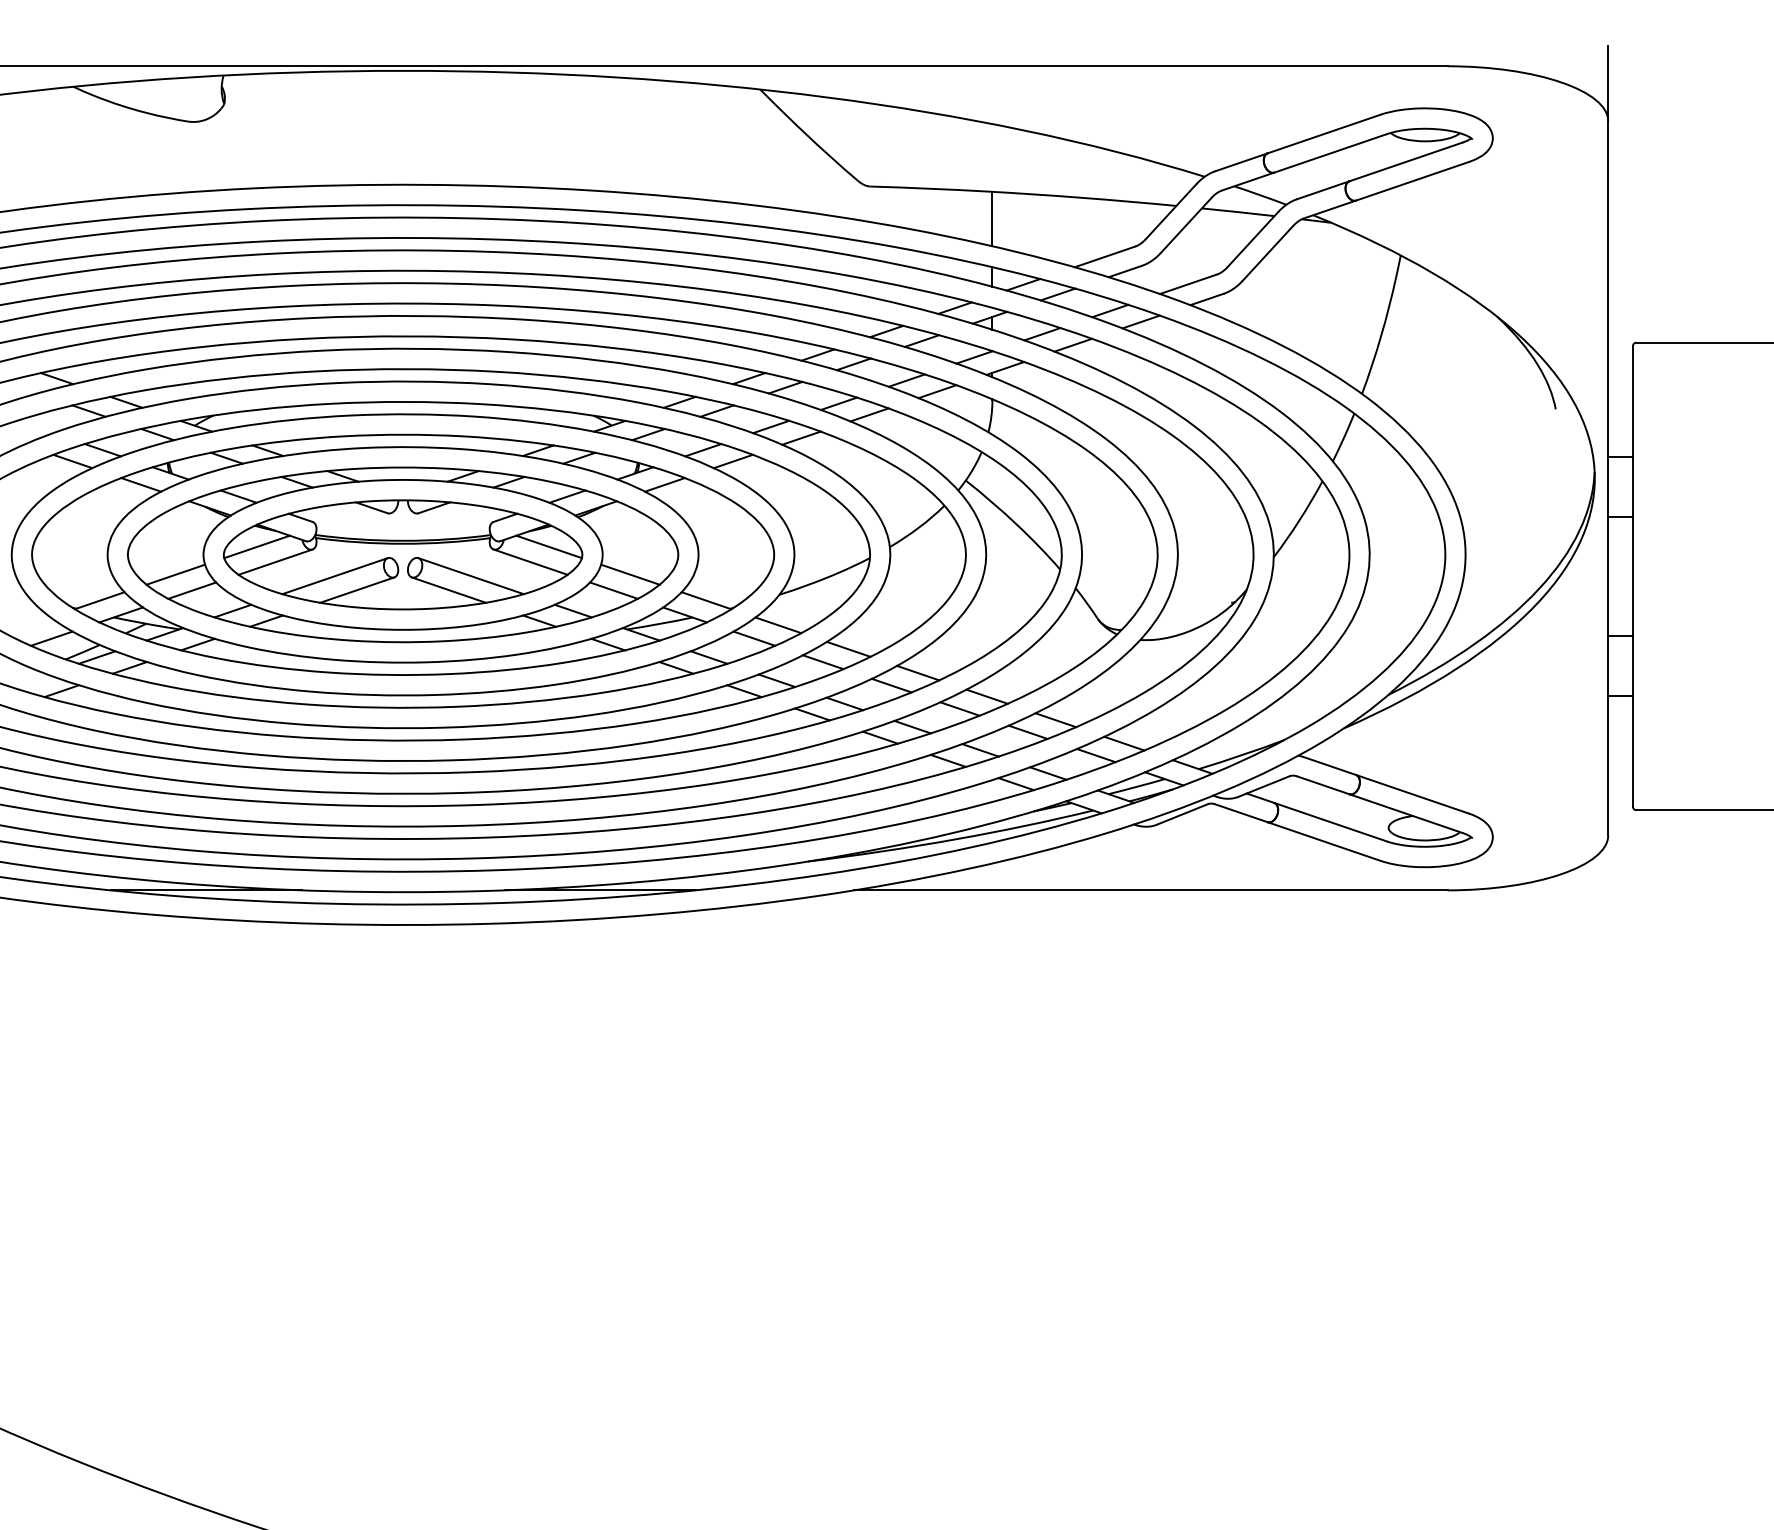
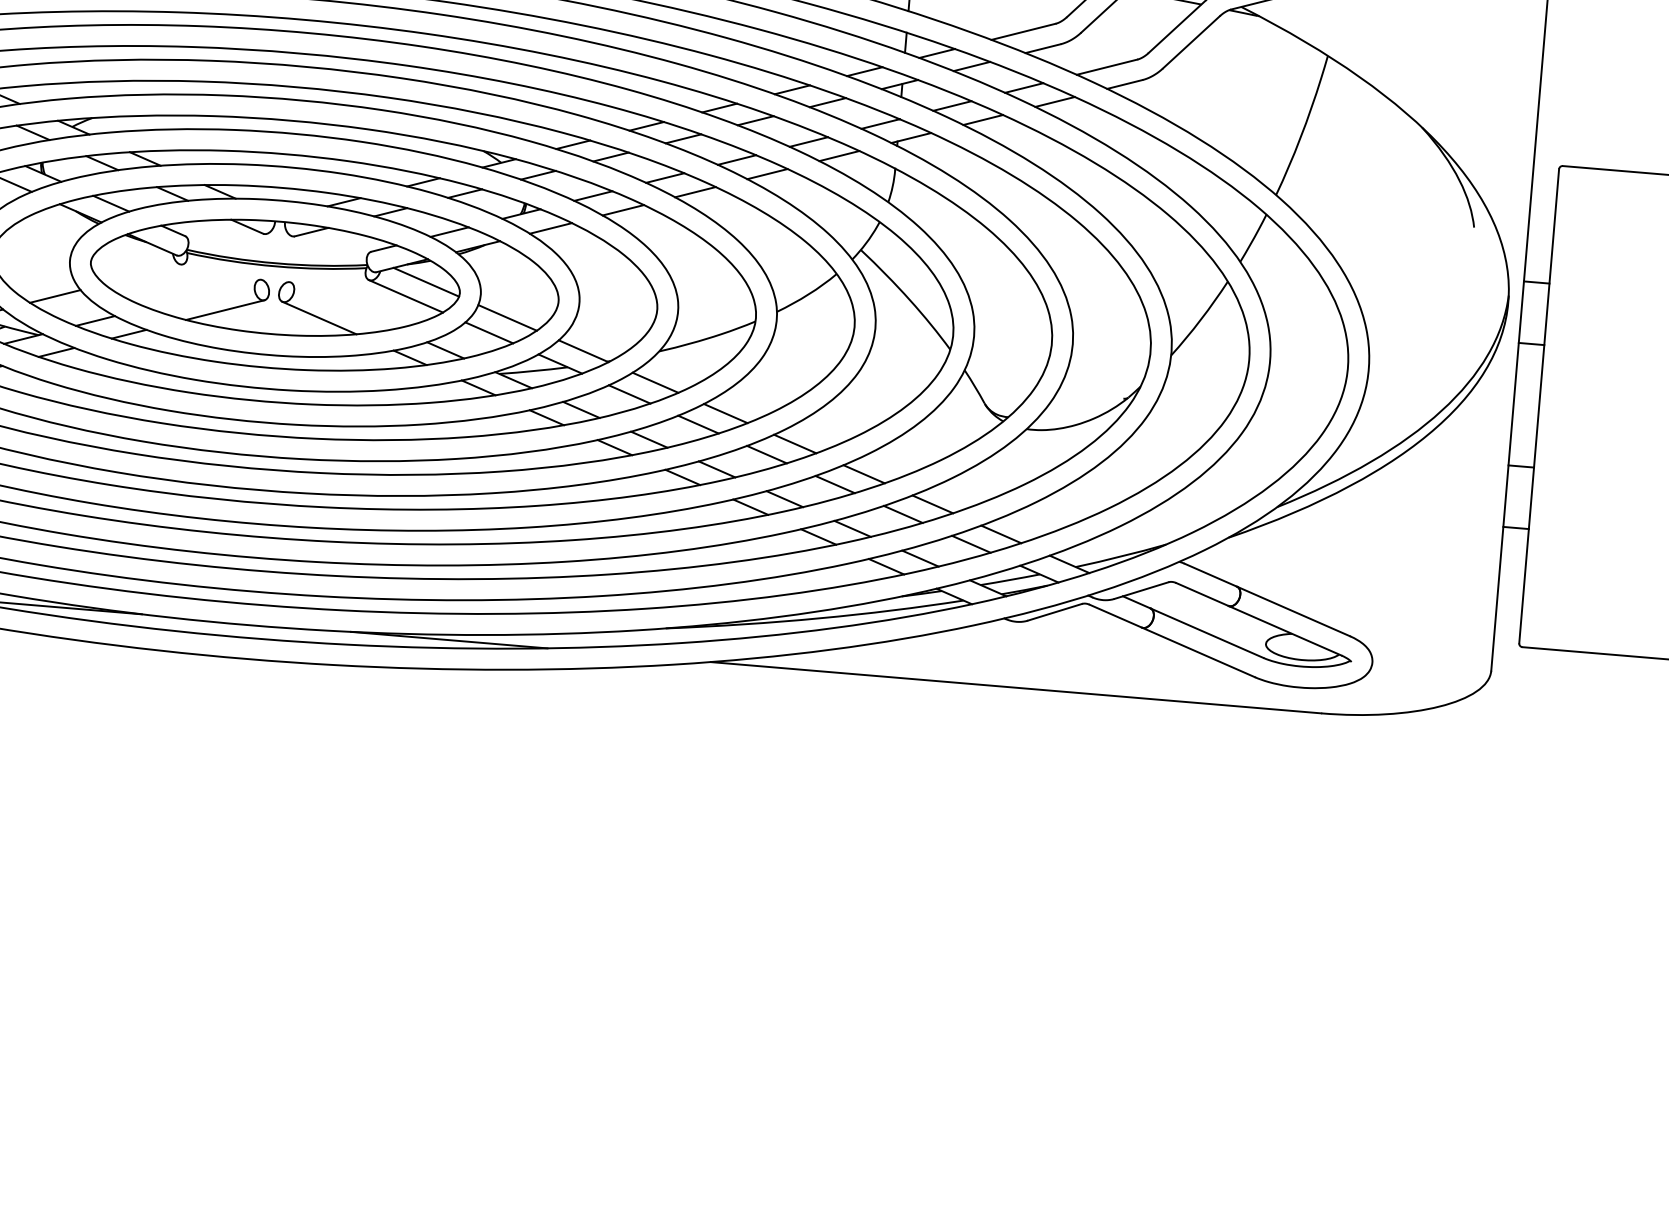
line: (256, 546) -> (125, 256), removed
line: (275, 561) -> (143, 273), removed
line: (175, 574) -> (39, 278), removed
line: (334, 576) -> (202, 294), removed
line: (470, 576) -> (342, 305), removed

